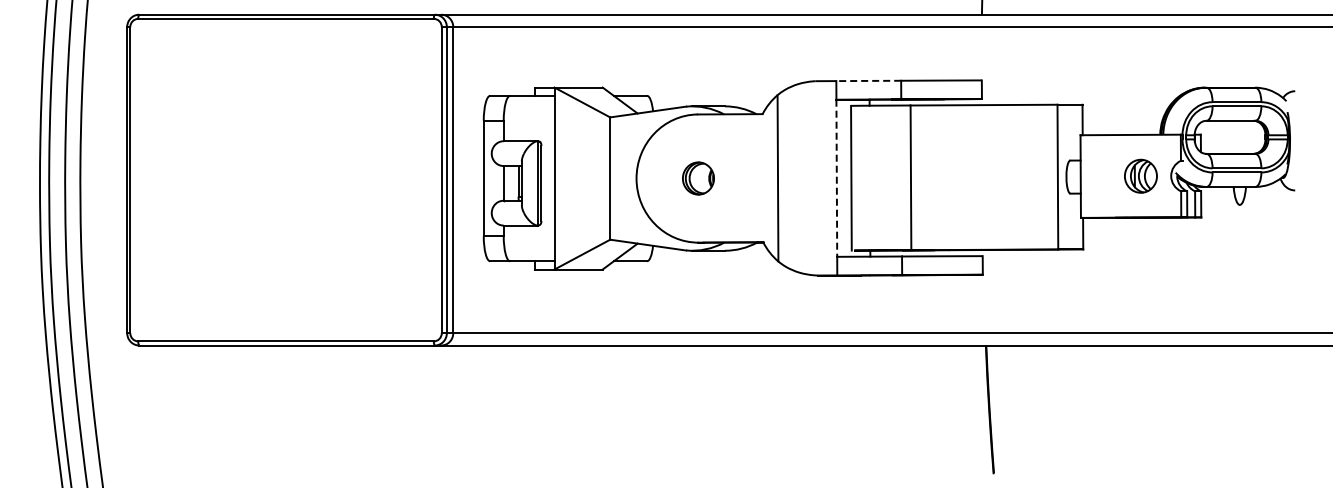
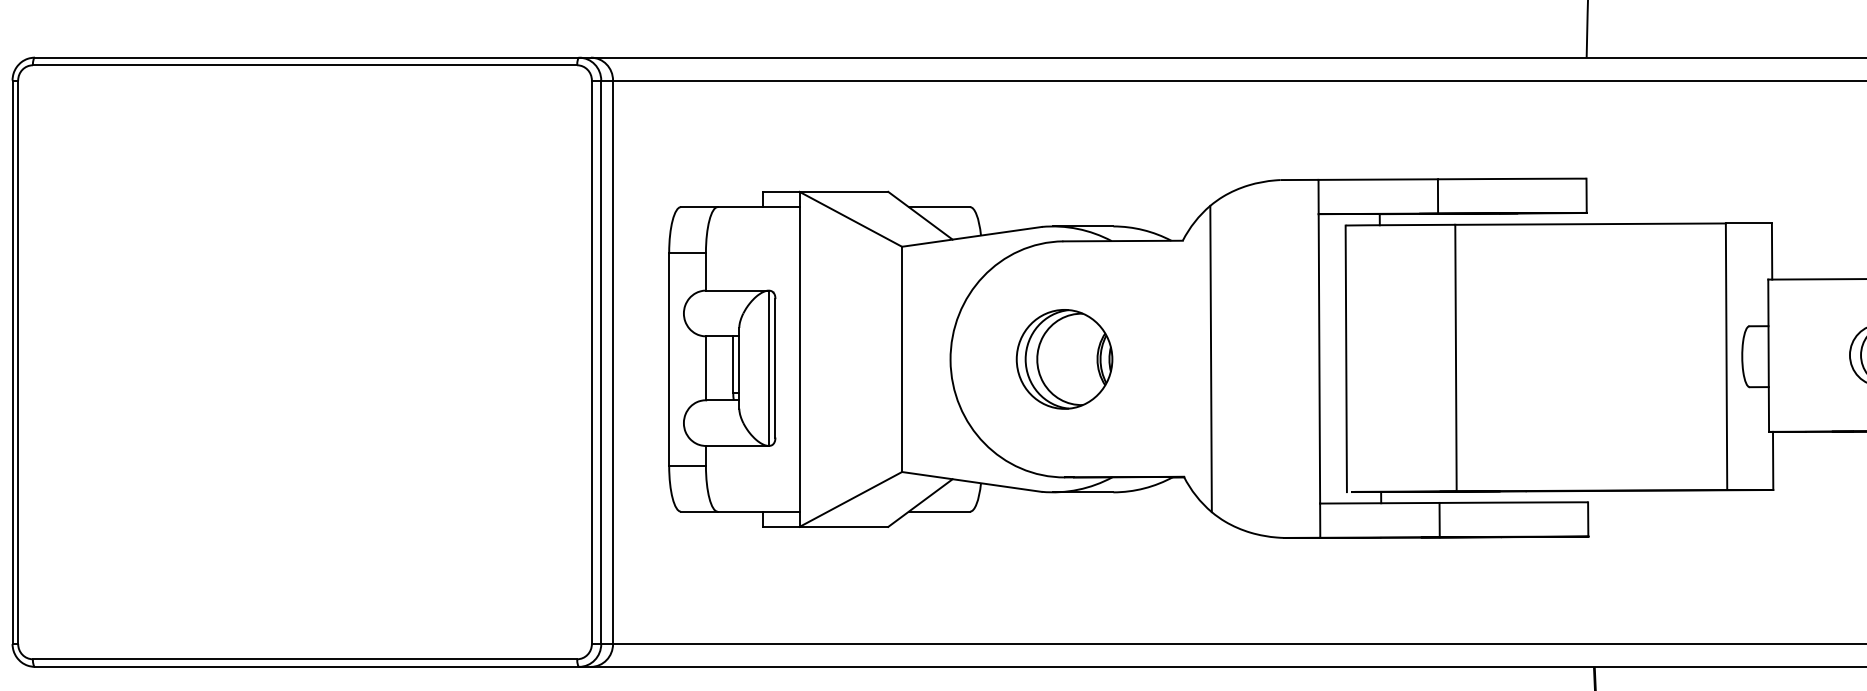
line: (868, 80) -> (1377, 178), dashed -> solid
part: (698, 178) -> (1064, 359), size x1.67
line: (836, 178) -> (1318, 359), dashed -> solid

